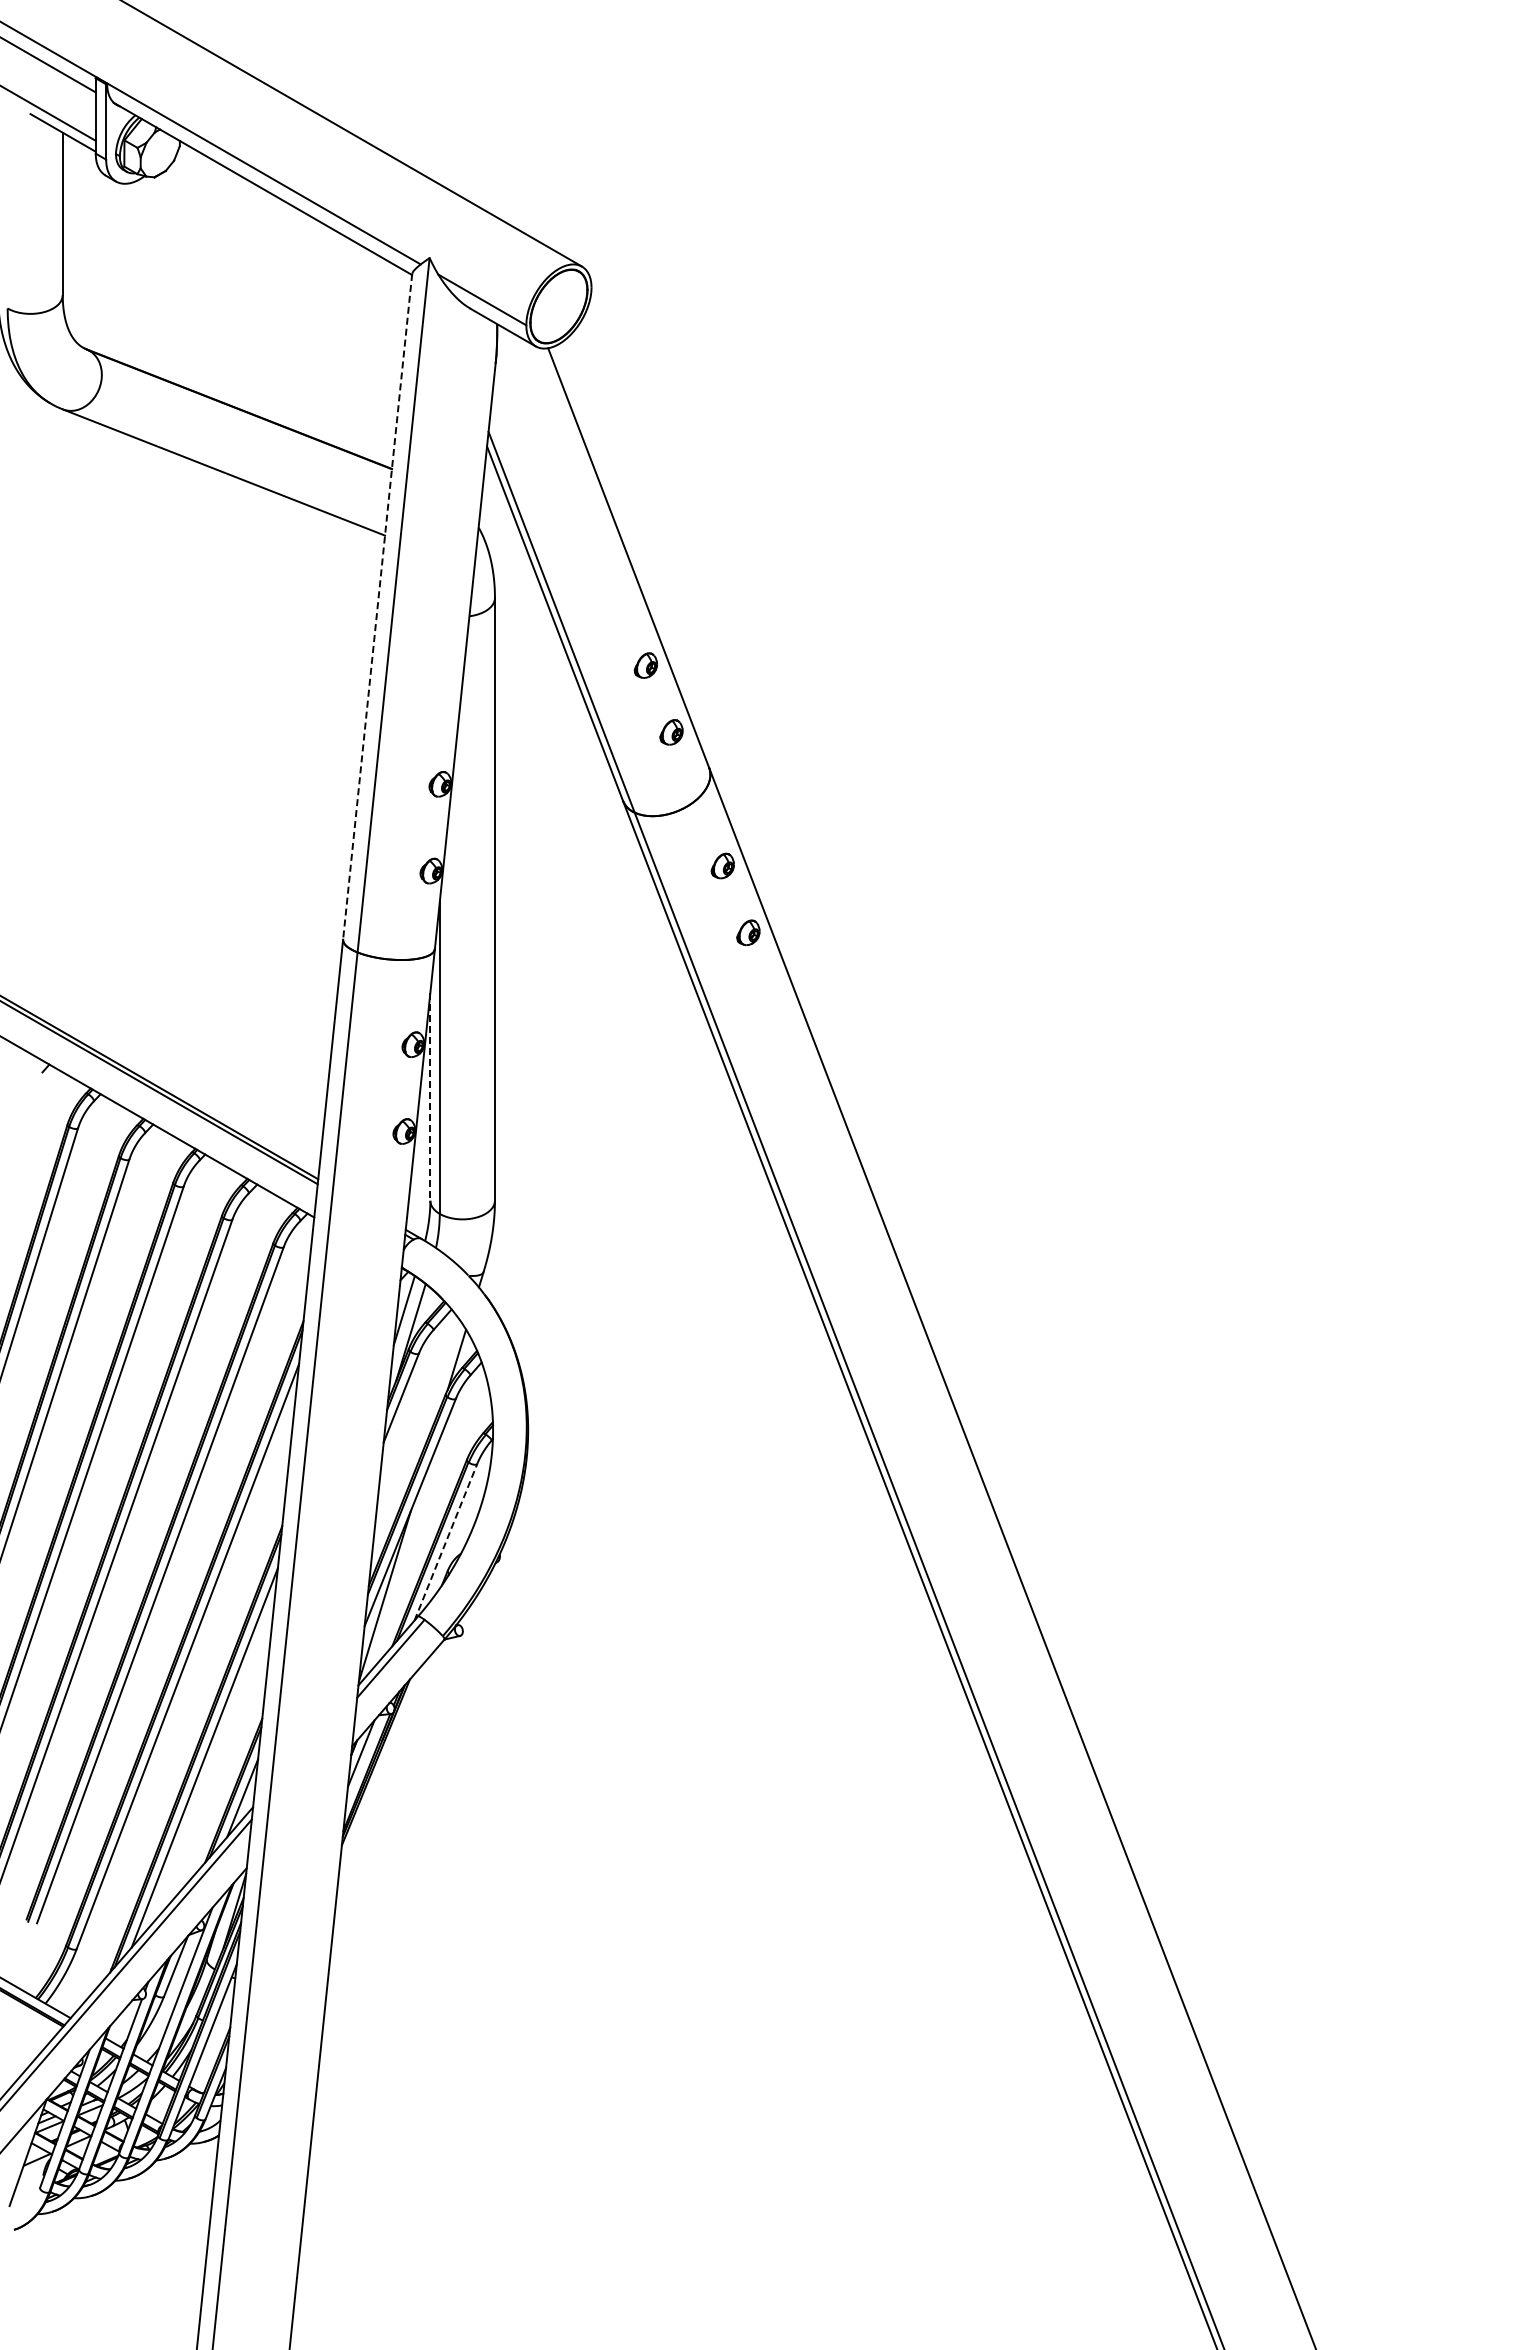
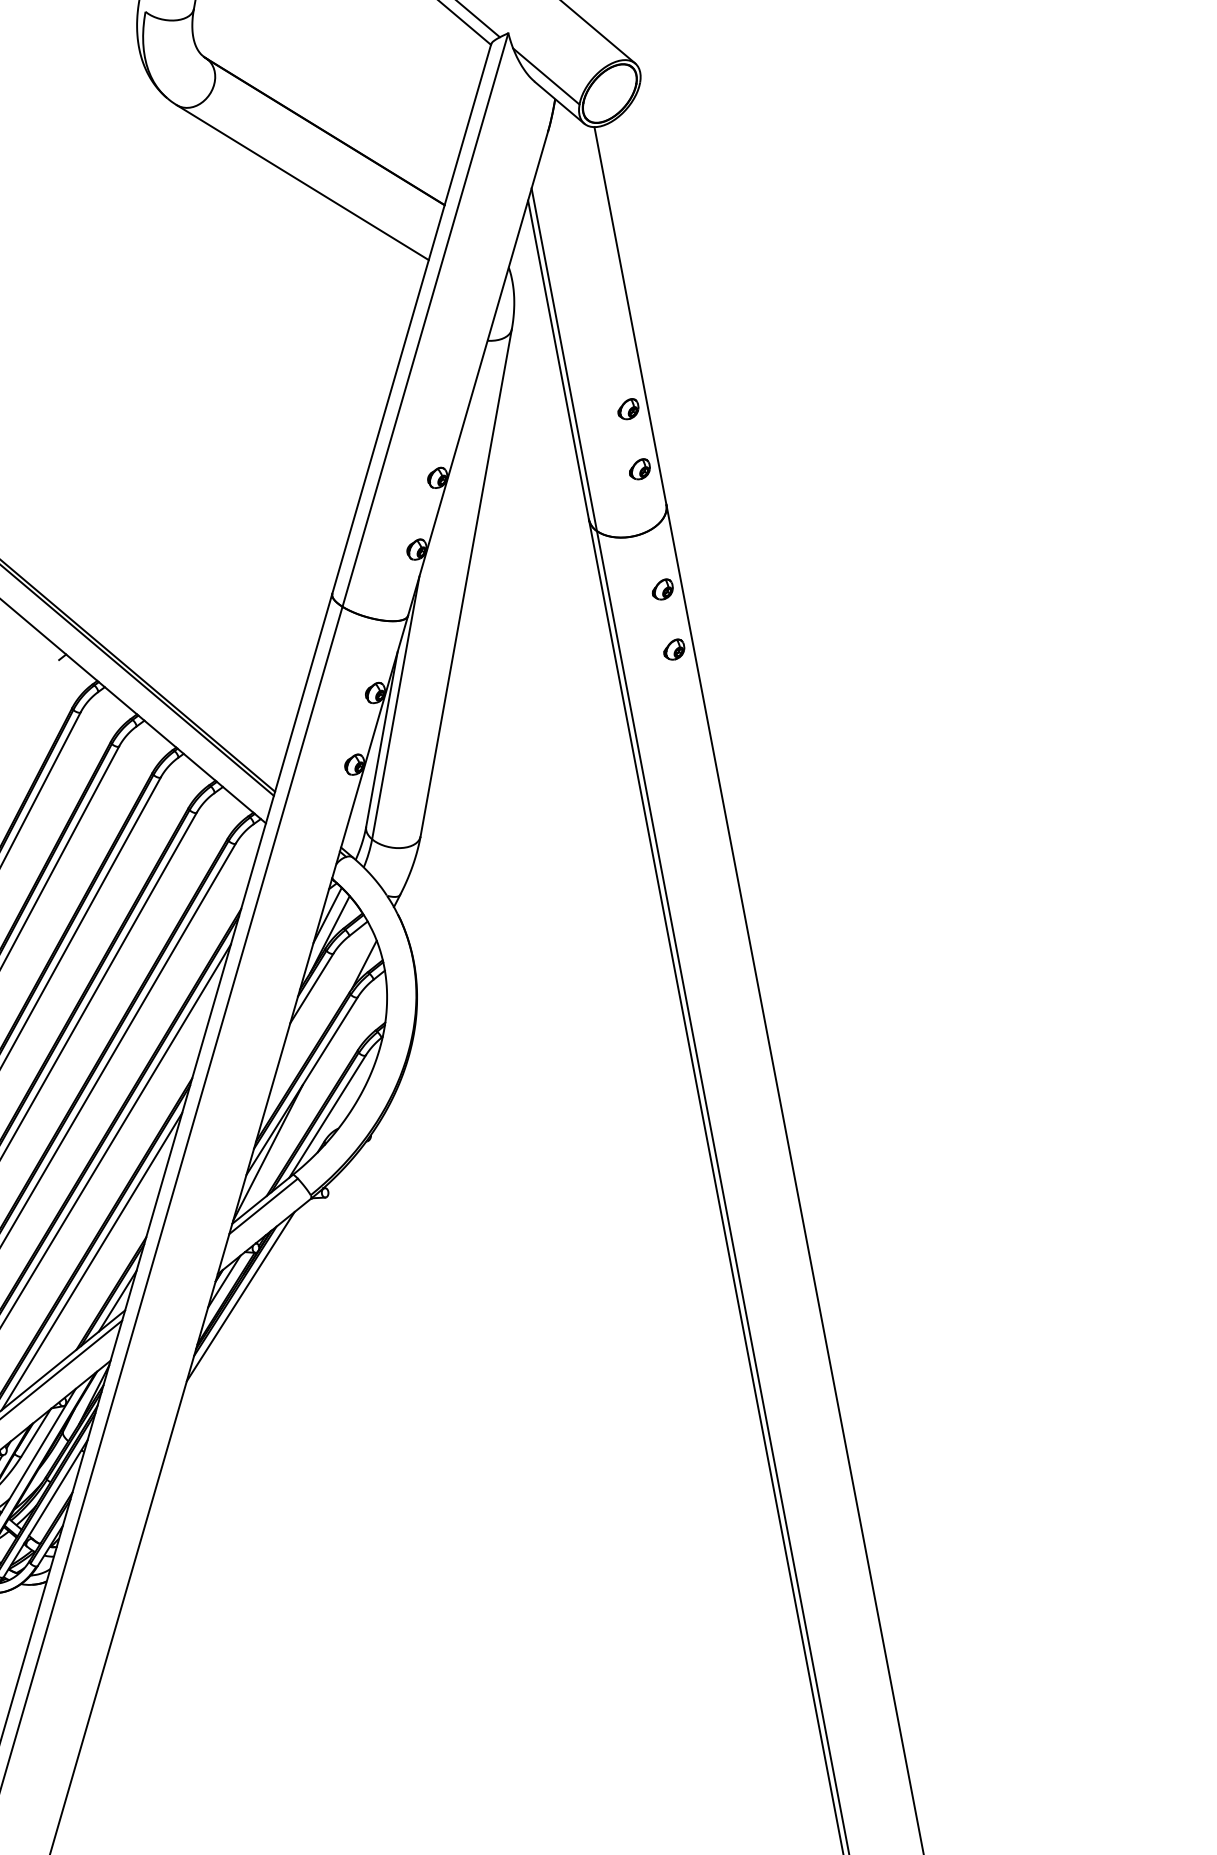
line: (377, 606) -> (411, 318), dashed -> solid
line: (430, 1096) -> (382, 739), dashed -> solid
line: (446, 1541) -> (328, 1116), dashed -> solid
line: (382, 1766) -> (240, 1295), added

